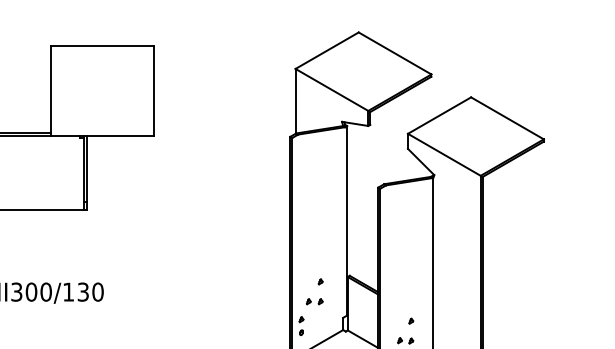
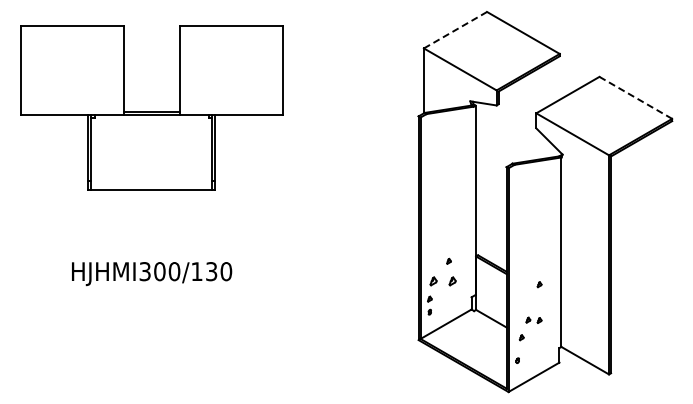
line: (327, 50) -> (455, 29), solid -> dashed
line: (507, 118) -> (635, 97), solid -> dashed
part: (314, 301) -> (442, 280), size x1.6
part: (411, 321) -> (539, 284), moved

